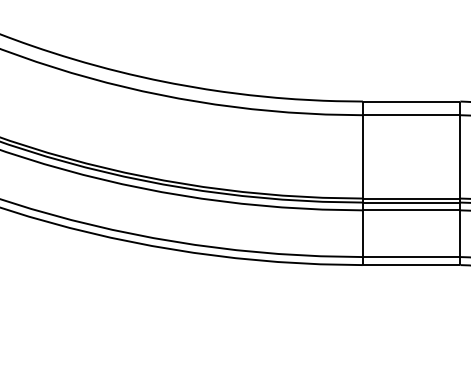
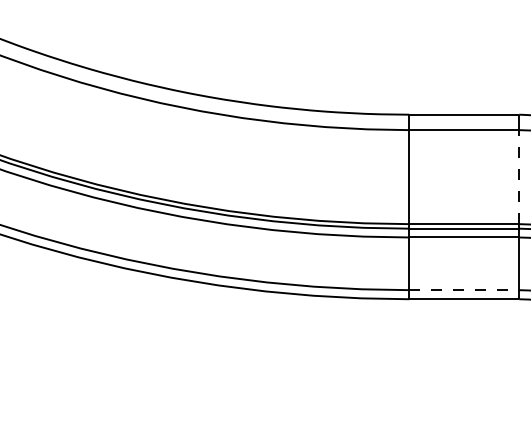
line: (460, 156) -> (519, 176), solid -> dashed
line: (411, 257) -> (464, 290), solid -> dashed

